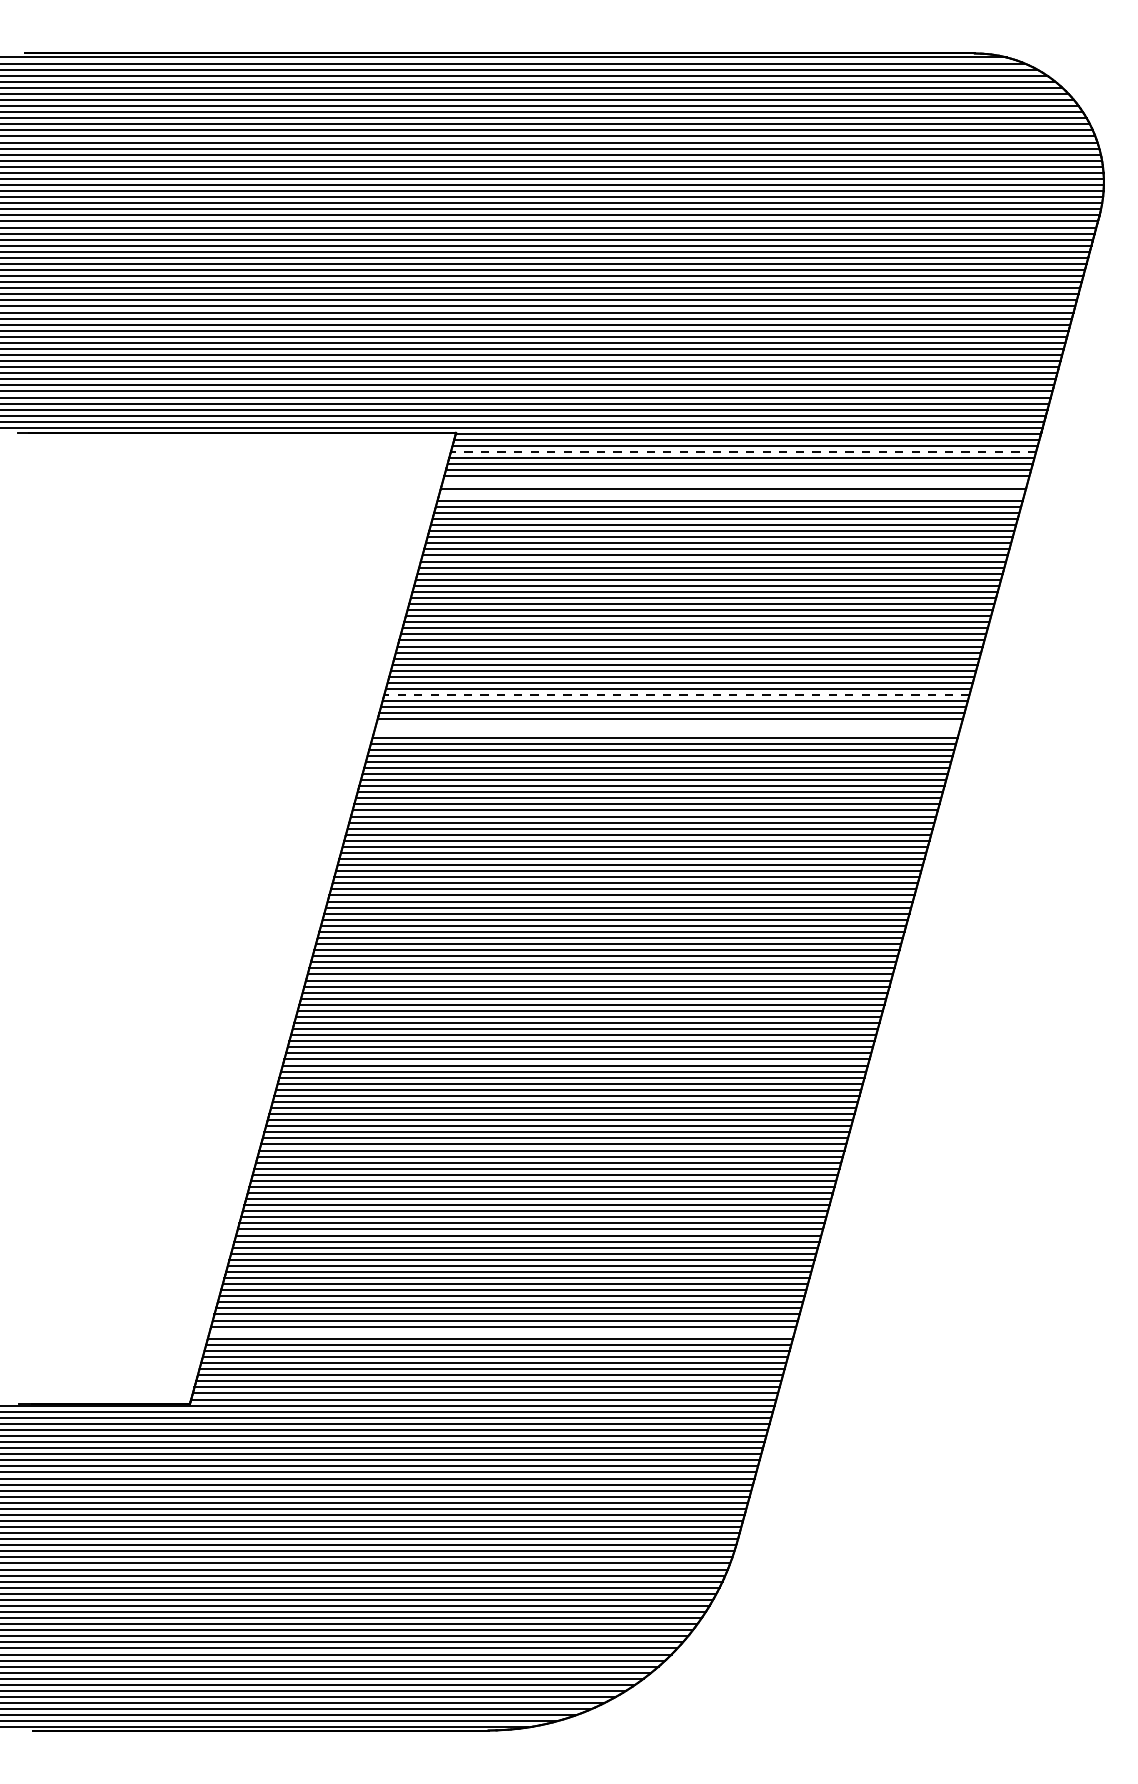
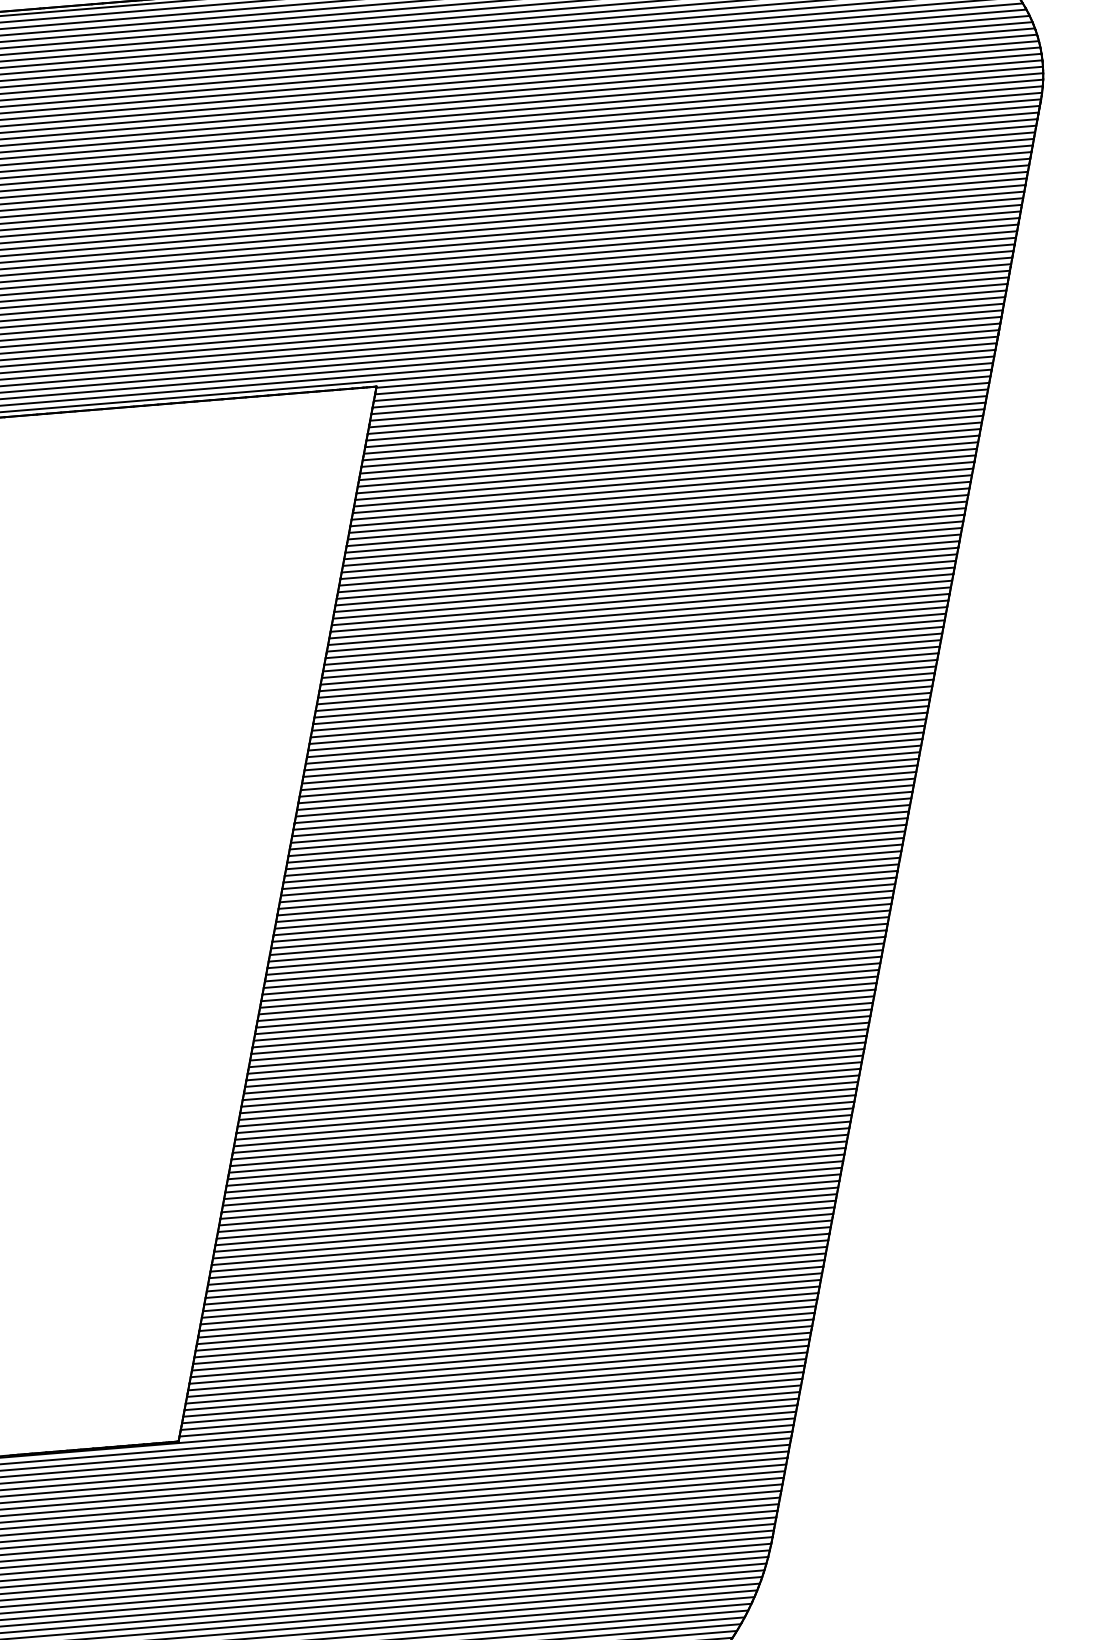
line: (743, 452) -> (683, 382), dashed -> solid
line: (734, 482) -> (676, 415), added
line: (731, 494) -> (674, 428), added
line: (676, 695) -> (633, 646), dashed -> solid
line: (668, 725) -> (627, 678), added
line: (666, 731) -> (626, 685), added
line: (501, 1332) -> (503, 1338), added

